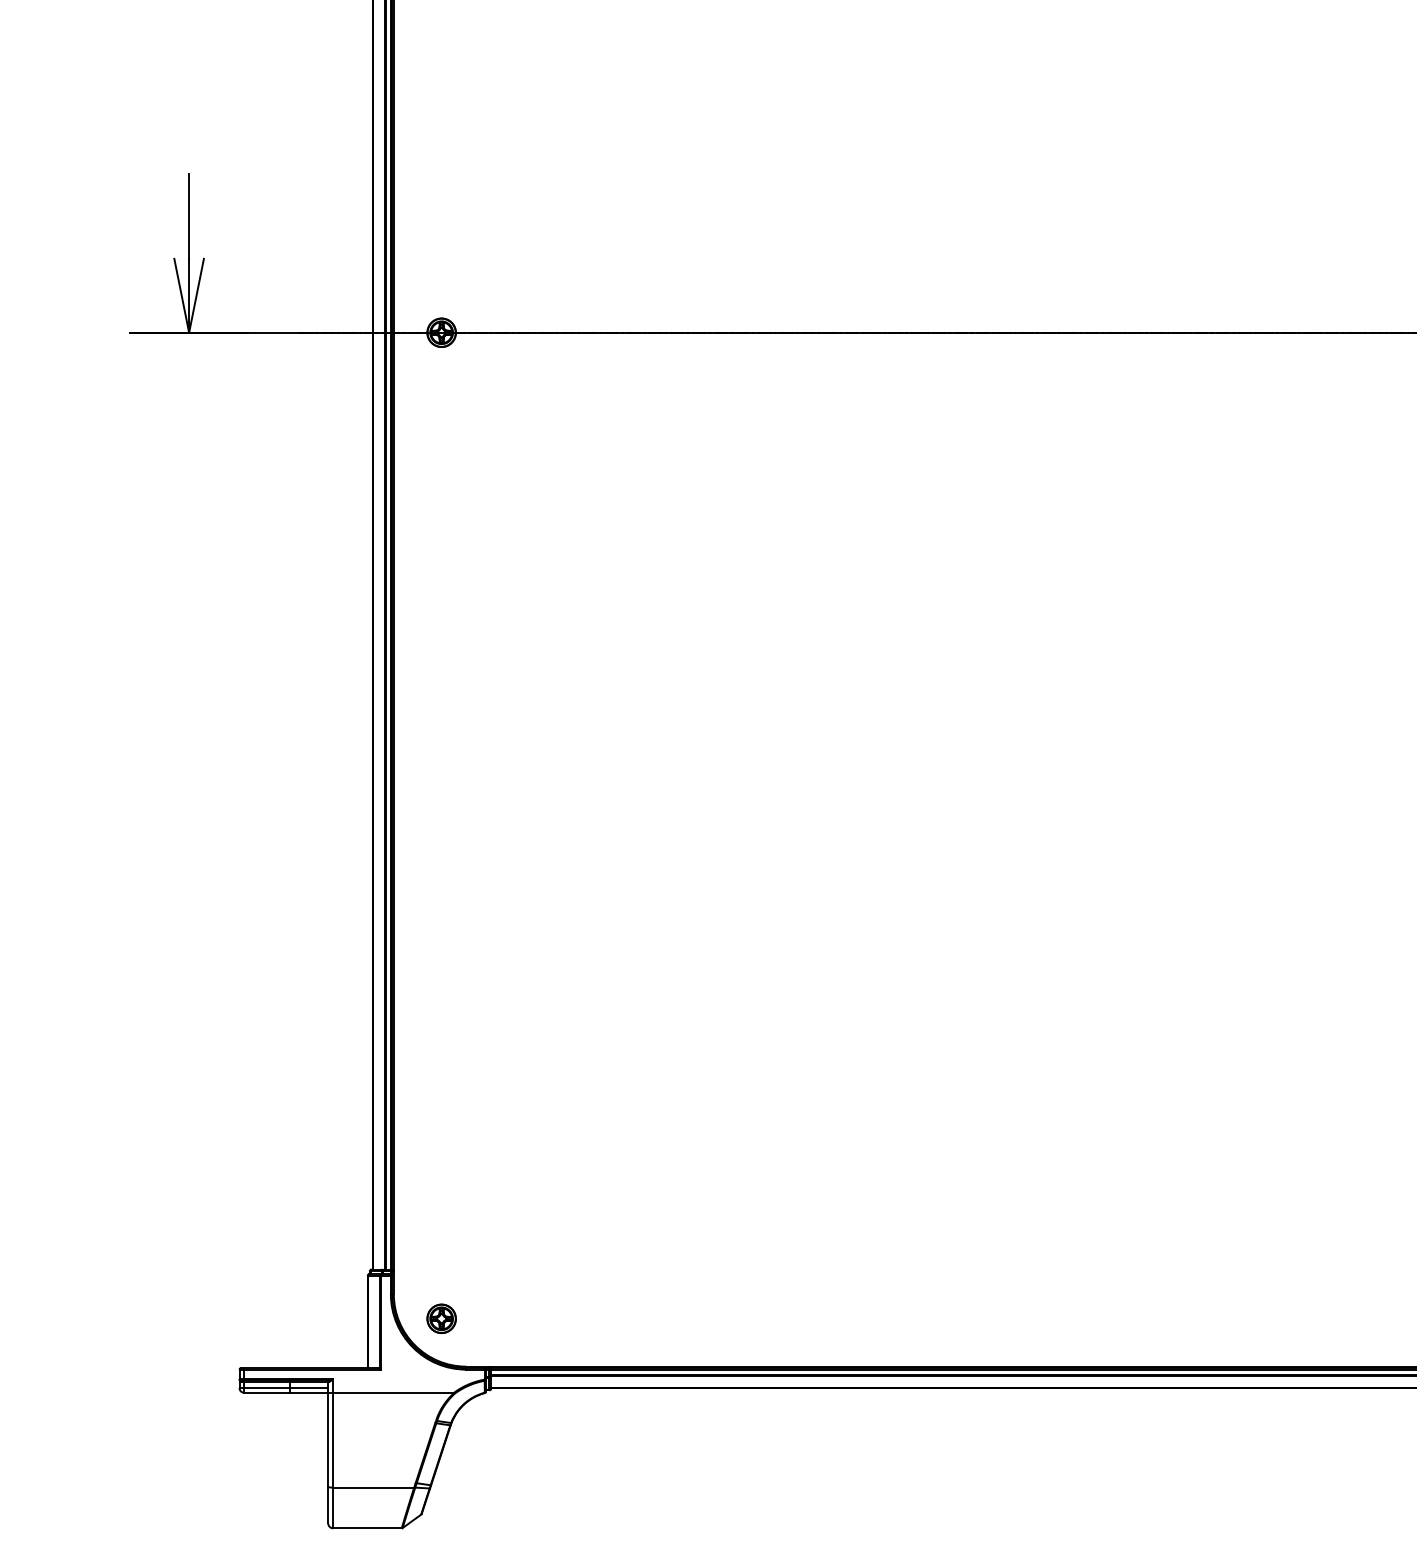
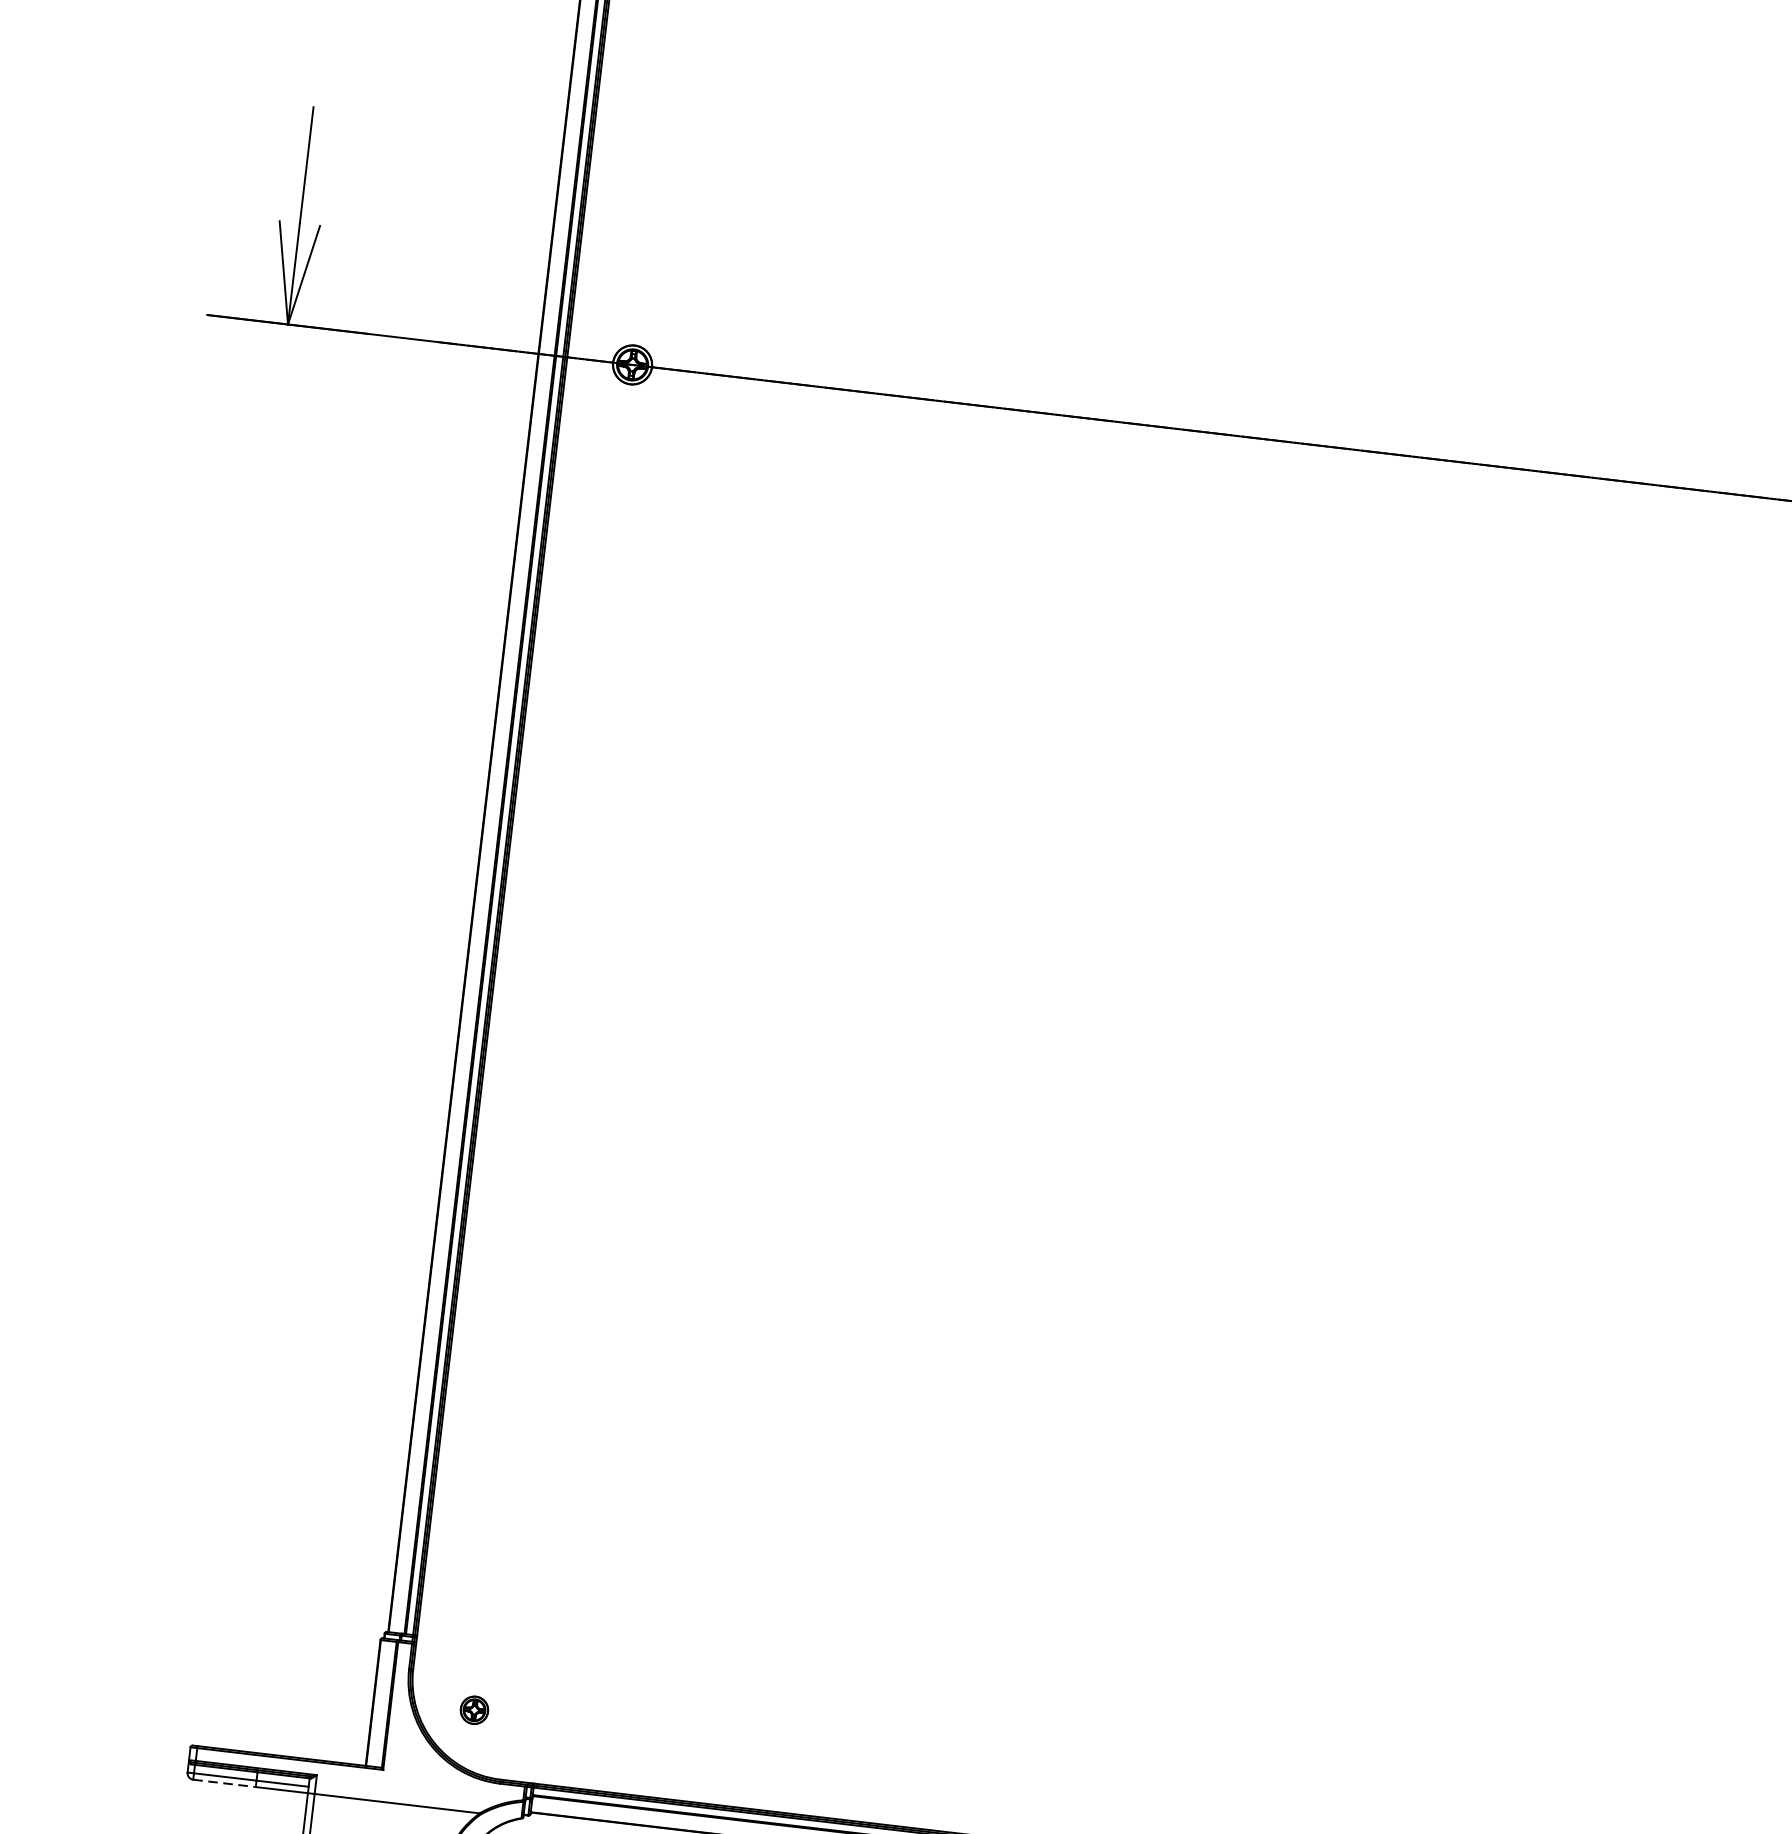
part: (441, 1318) -> (474, 1709), size x0.7
line: (267, 1392) -> (225, 1783), solid -> dashed

